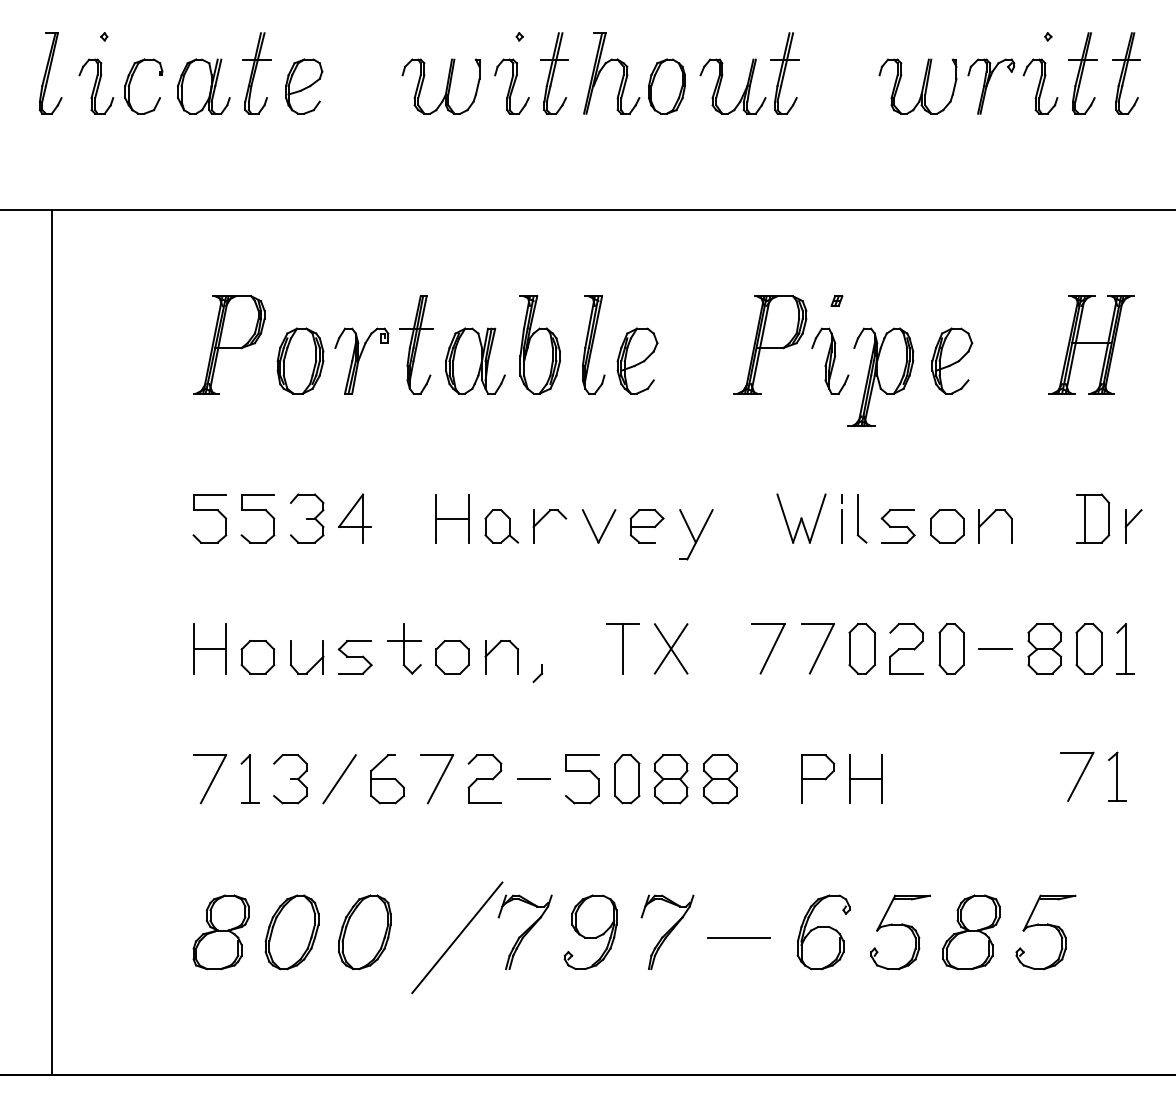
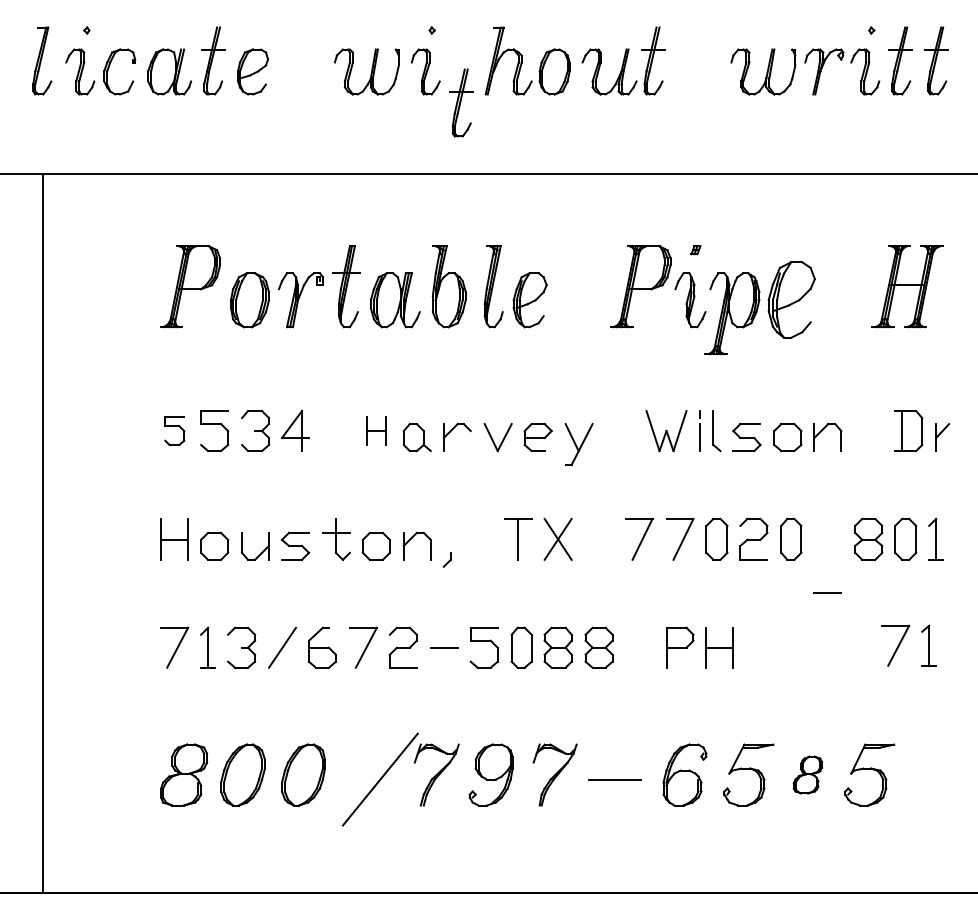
part: (554, 72) -> (461, 102), moved
part: (951, 361) -> (791, 300), size x1.4
part: (209, 517) -> (174, 430), size x0.7
part: (452, 517) -> (376, 430), size x0.7
line: (995, 649) -> (827, 592), moved
part: (971, 931) -> (807, 774), size x0.6

